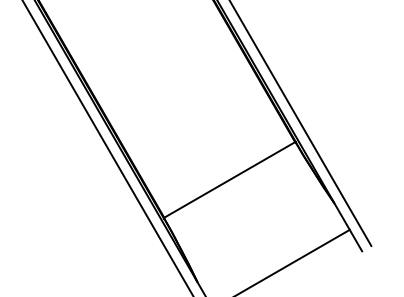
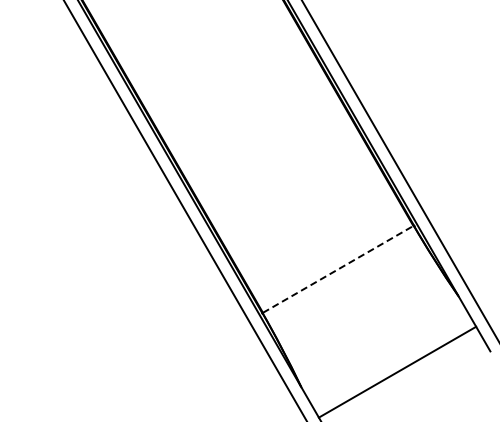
line: (229, 180) -> (338, 269), solid -> dashed

